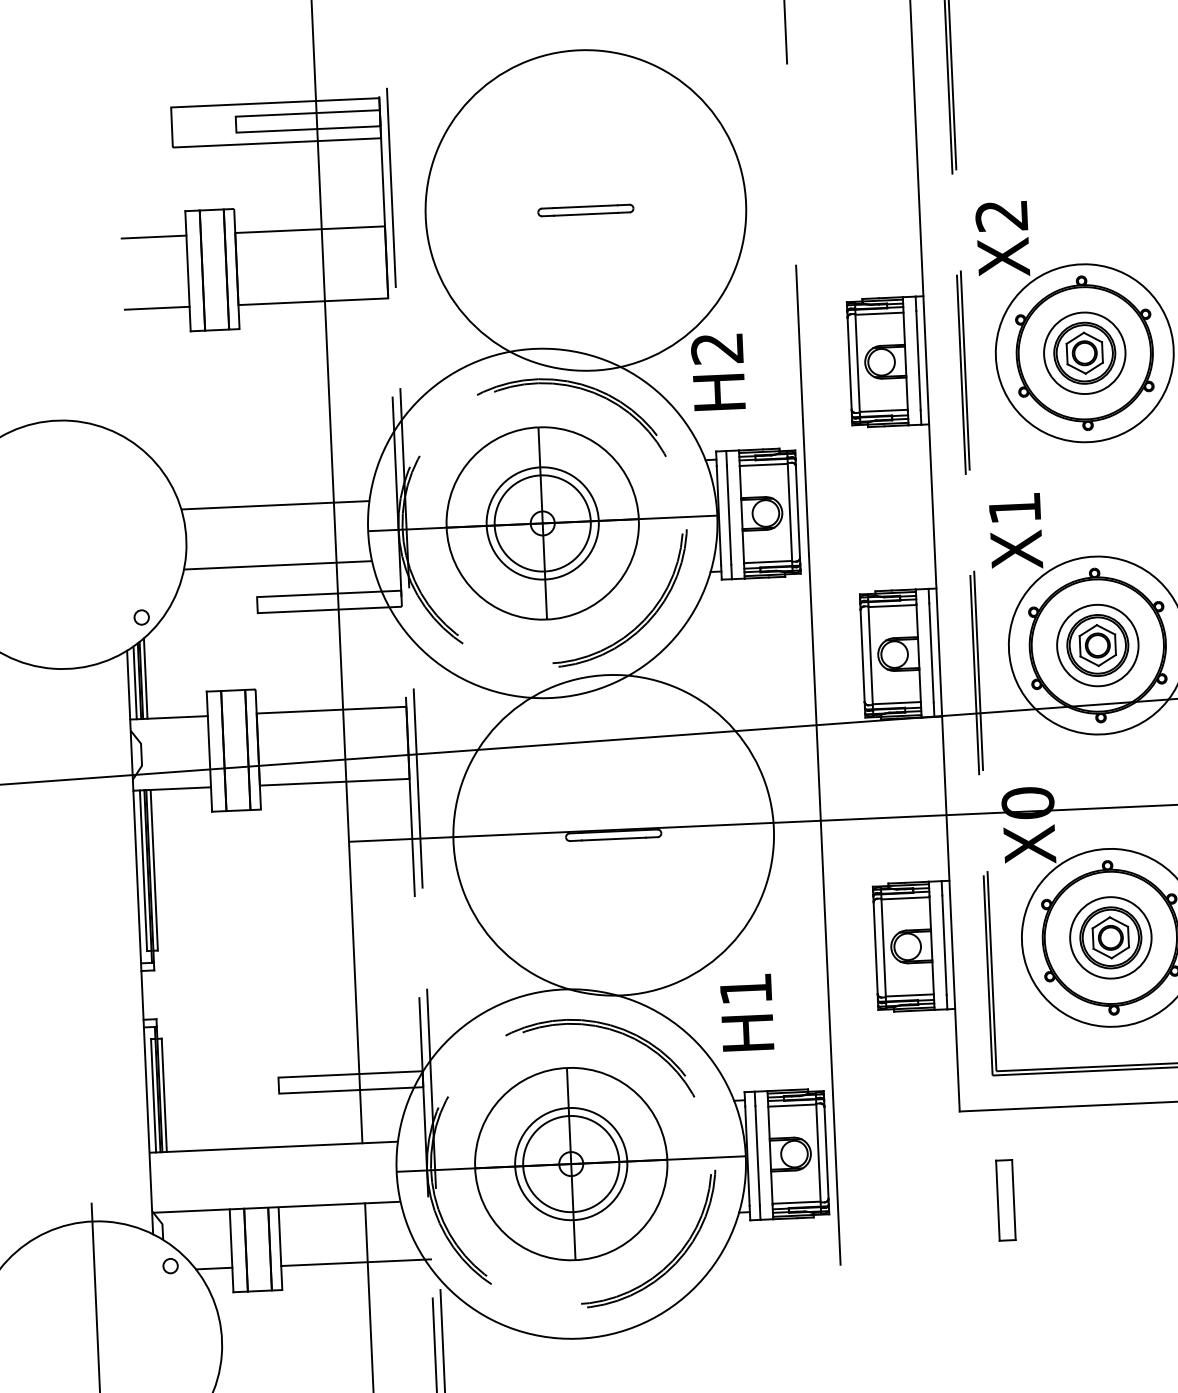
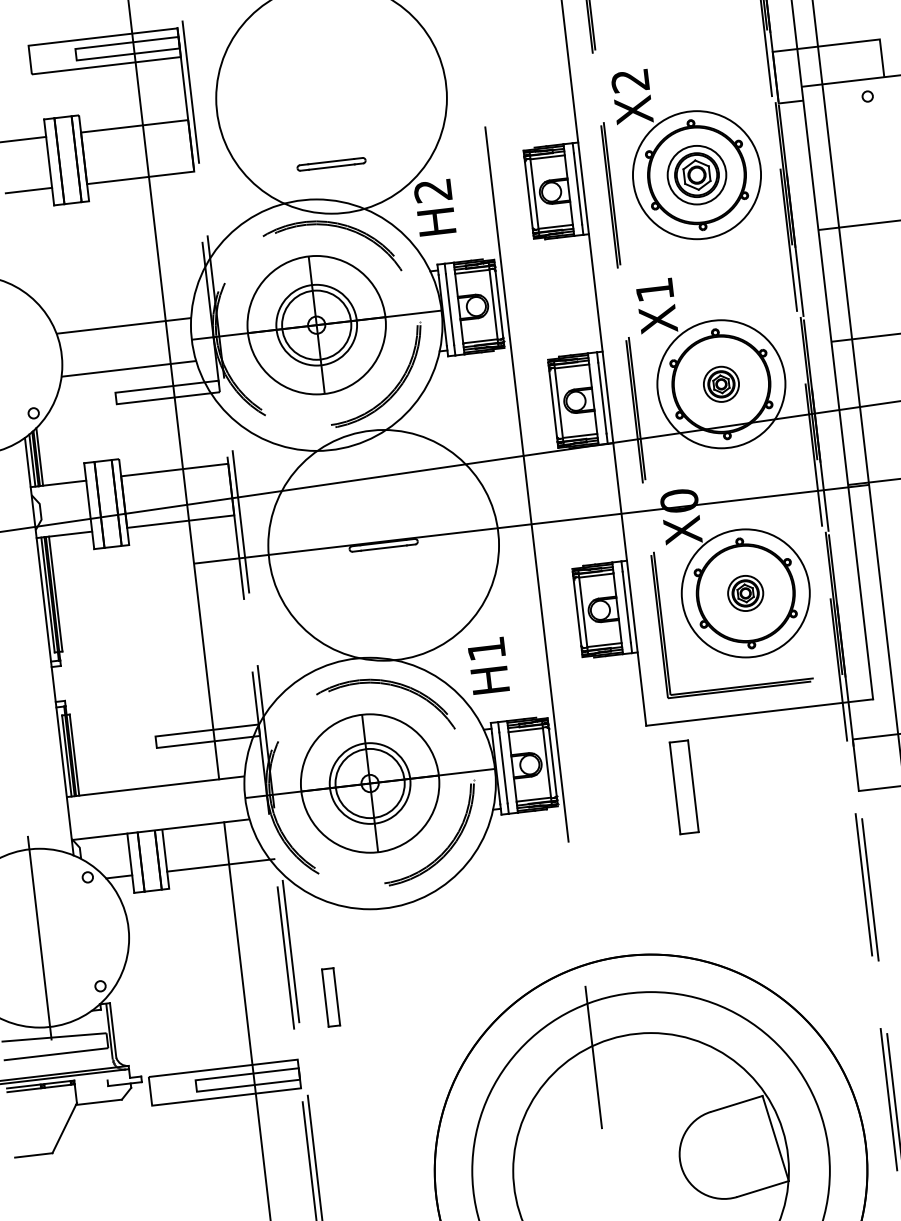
part: (585, 210) -> (331, 164), moved
part: (1097, 645) -> (721, 384), size x0.6
part: (1110, 937) -> (745, 593), size x0.6
part: (1005, 1199) -> (683, 786), size x1.6

